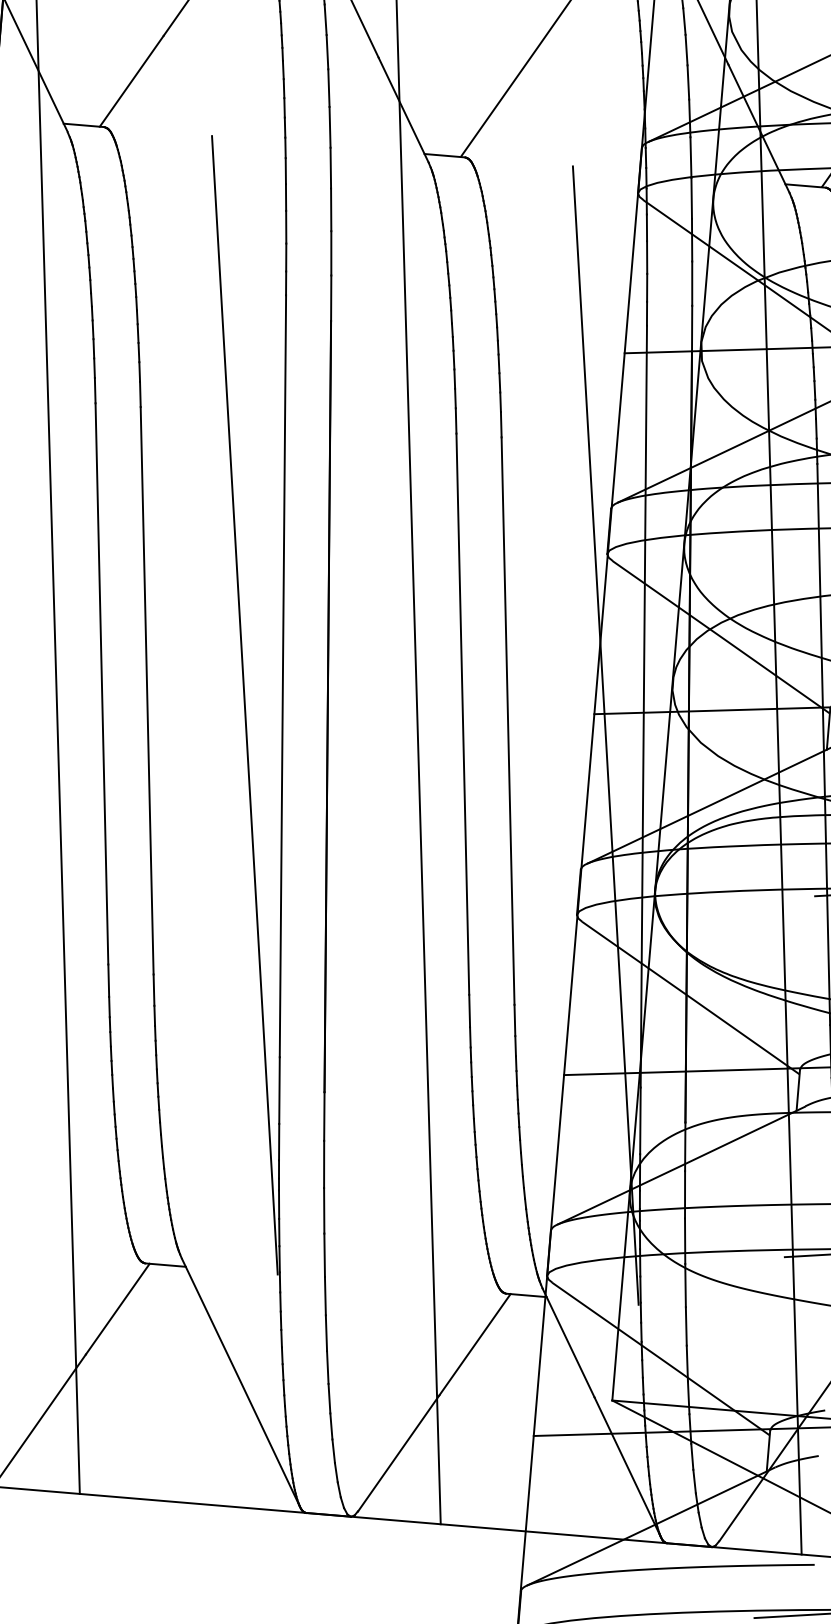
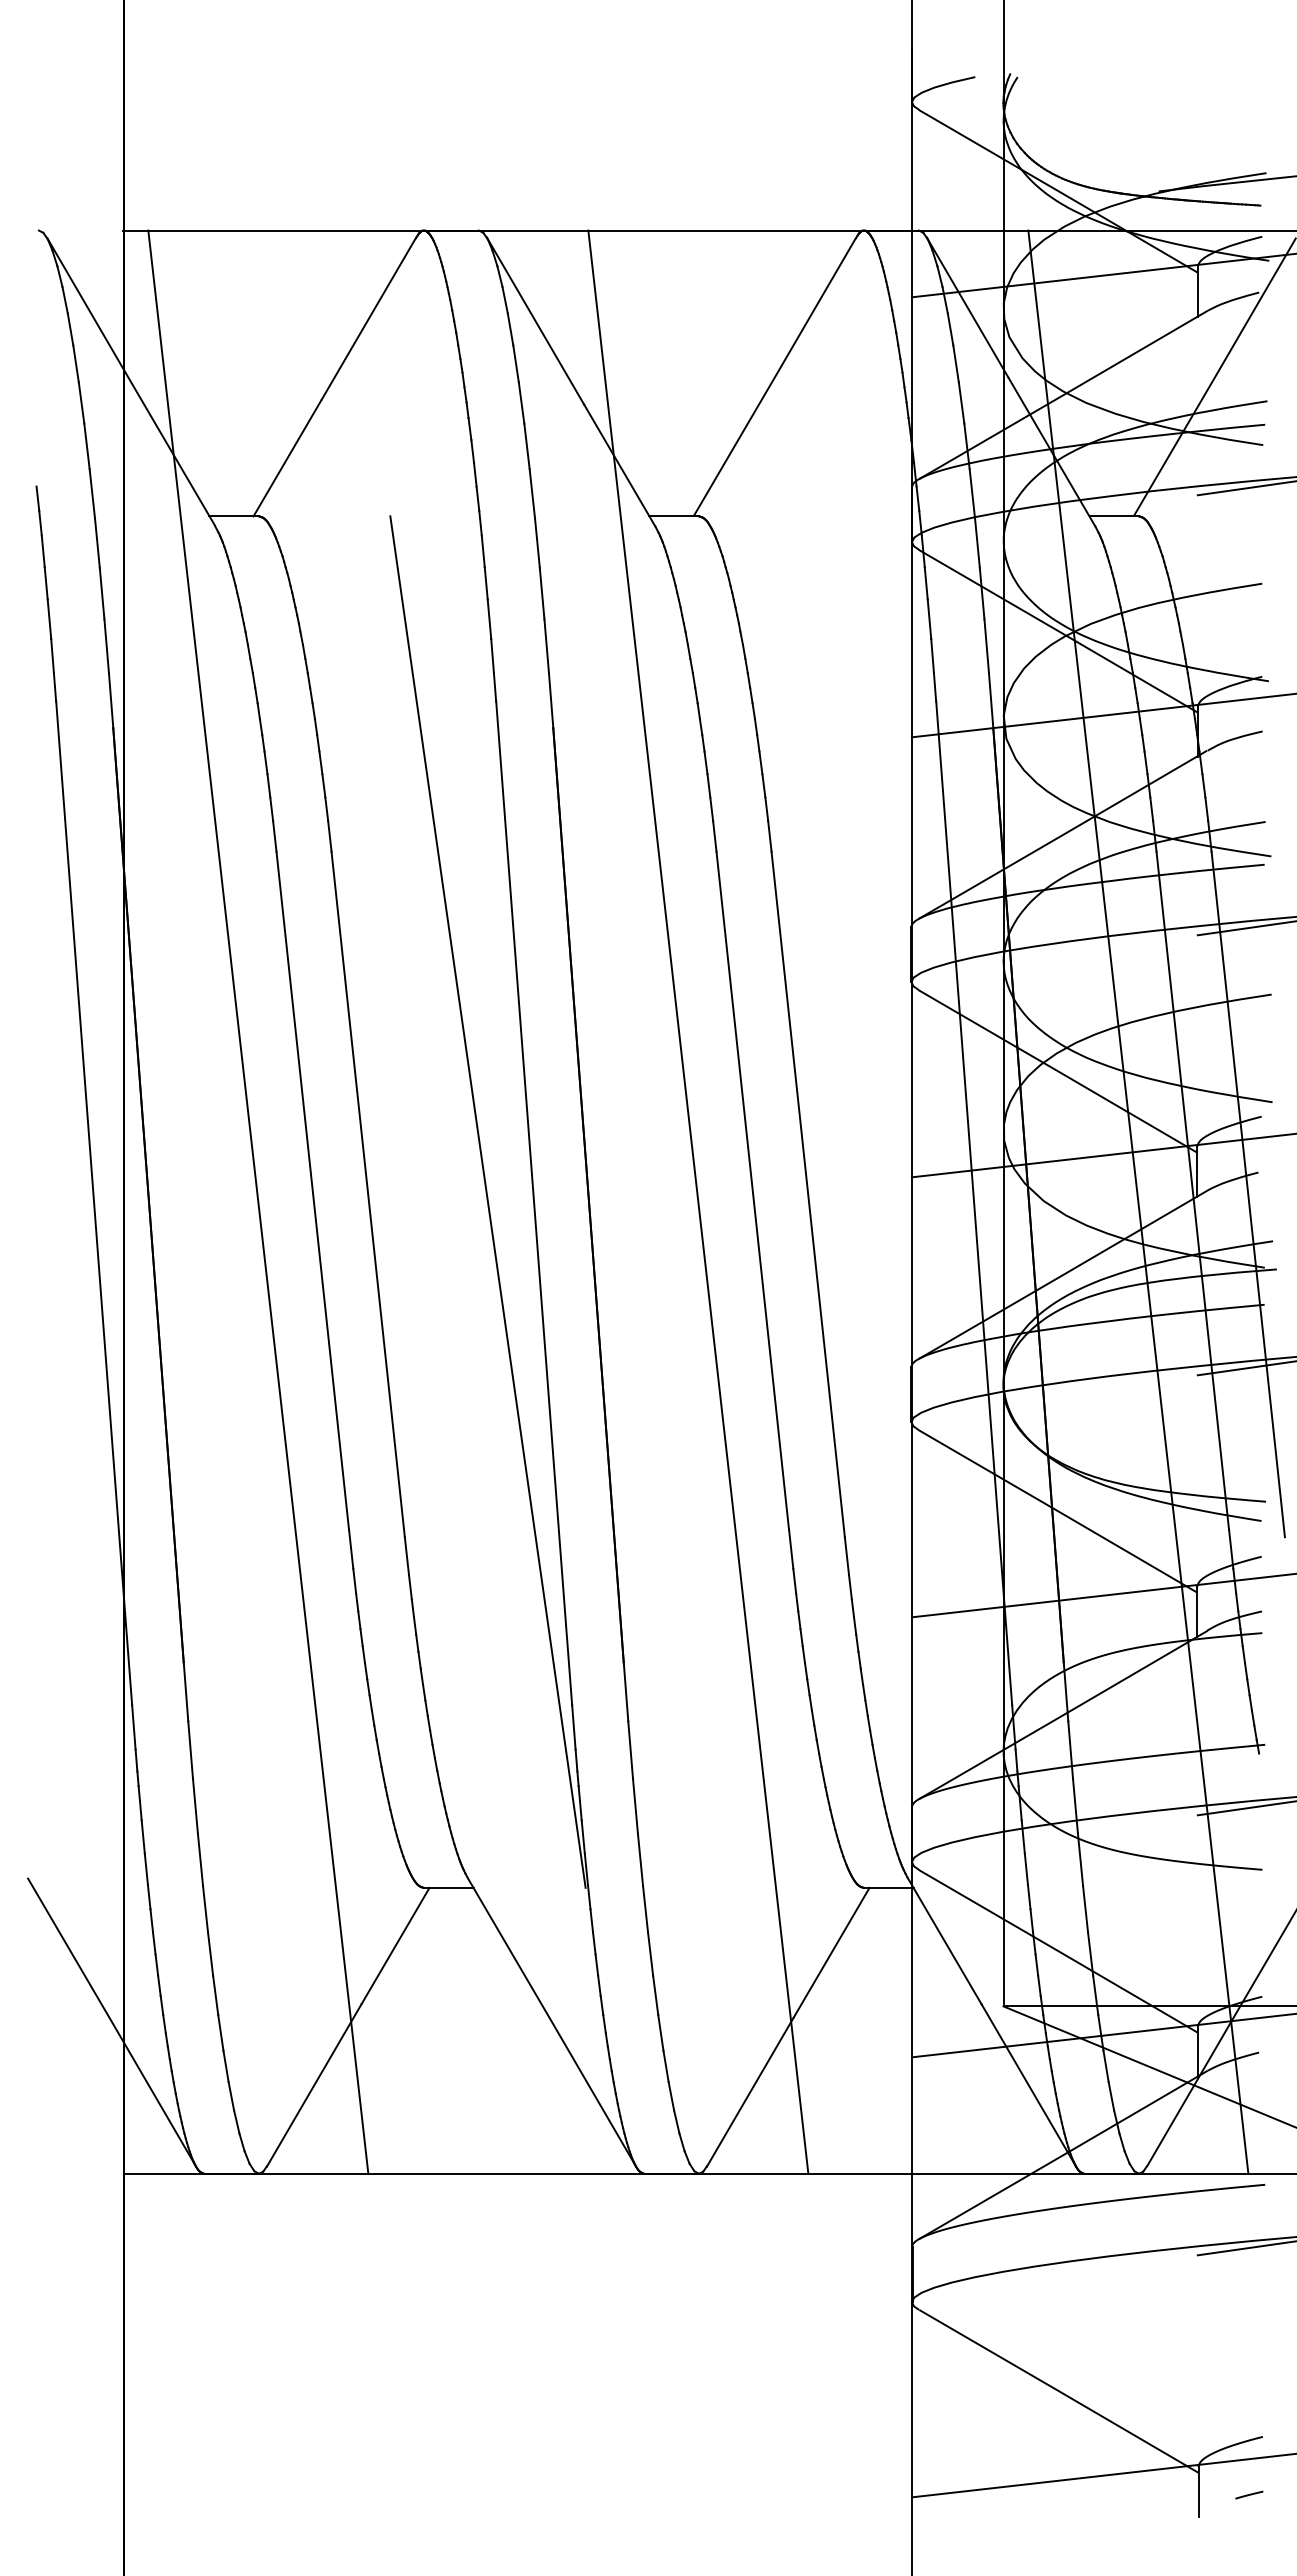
line: (605, 735) -> (927, 1201), removed

